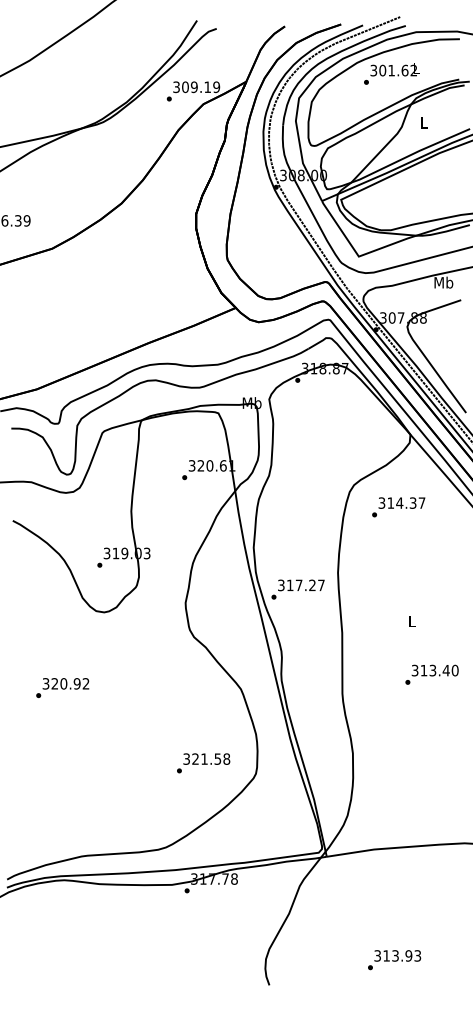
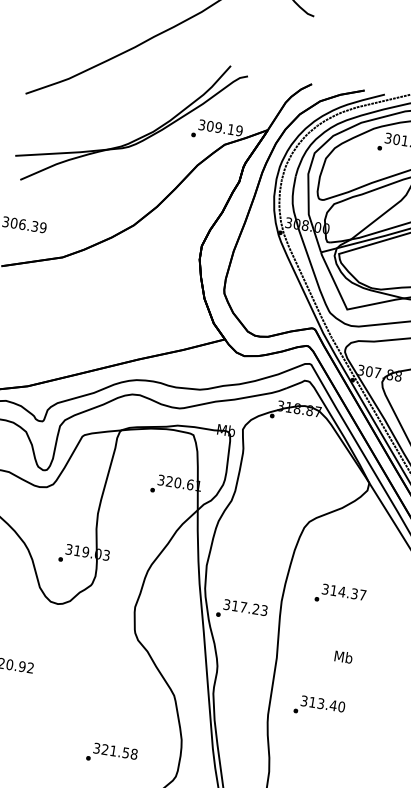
text: (398, 507) -> (340, 595), moved
text: (321, 585) -> (264, 610), 317.27 -> 317.23
text: (411, 621) -> (343, 657), L -> Mb
text: (431, 674) -> (319, 707), moved
text: (203, 763) -> (111, 754), moved

